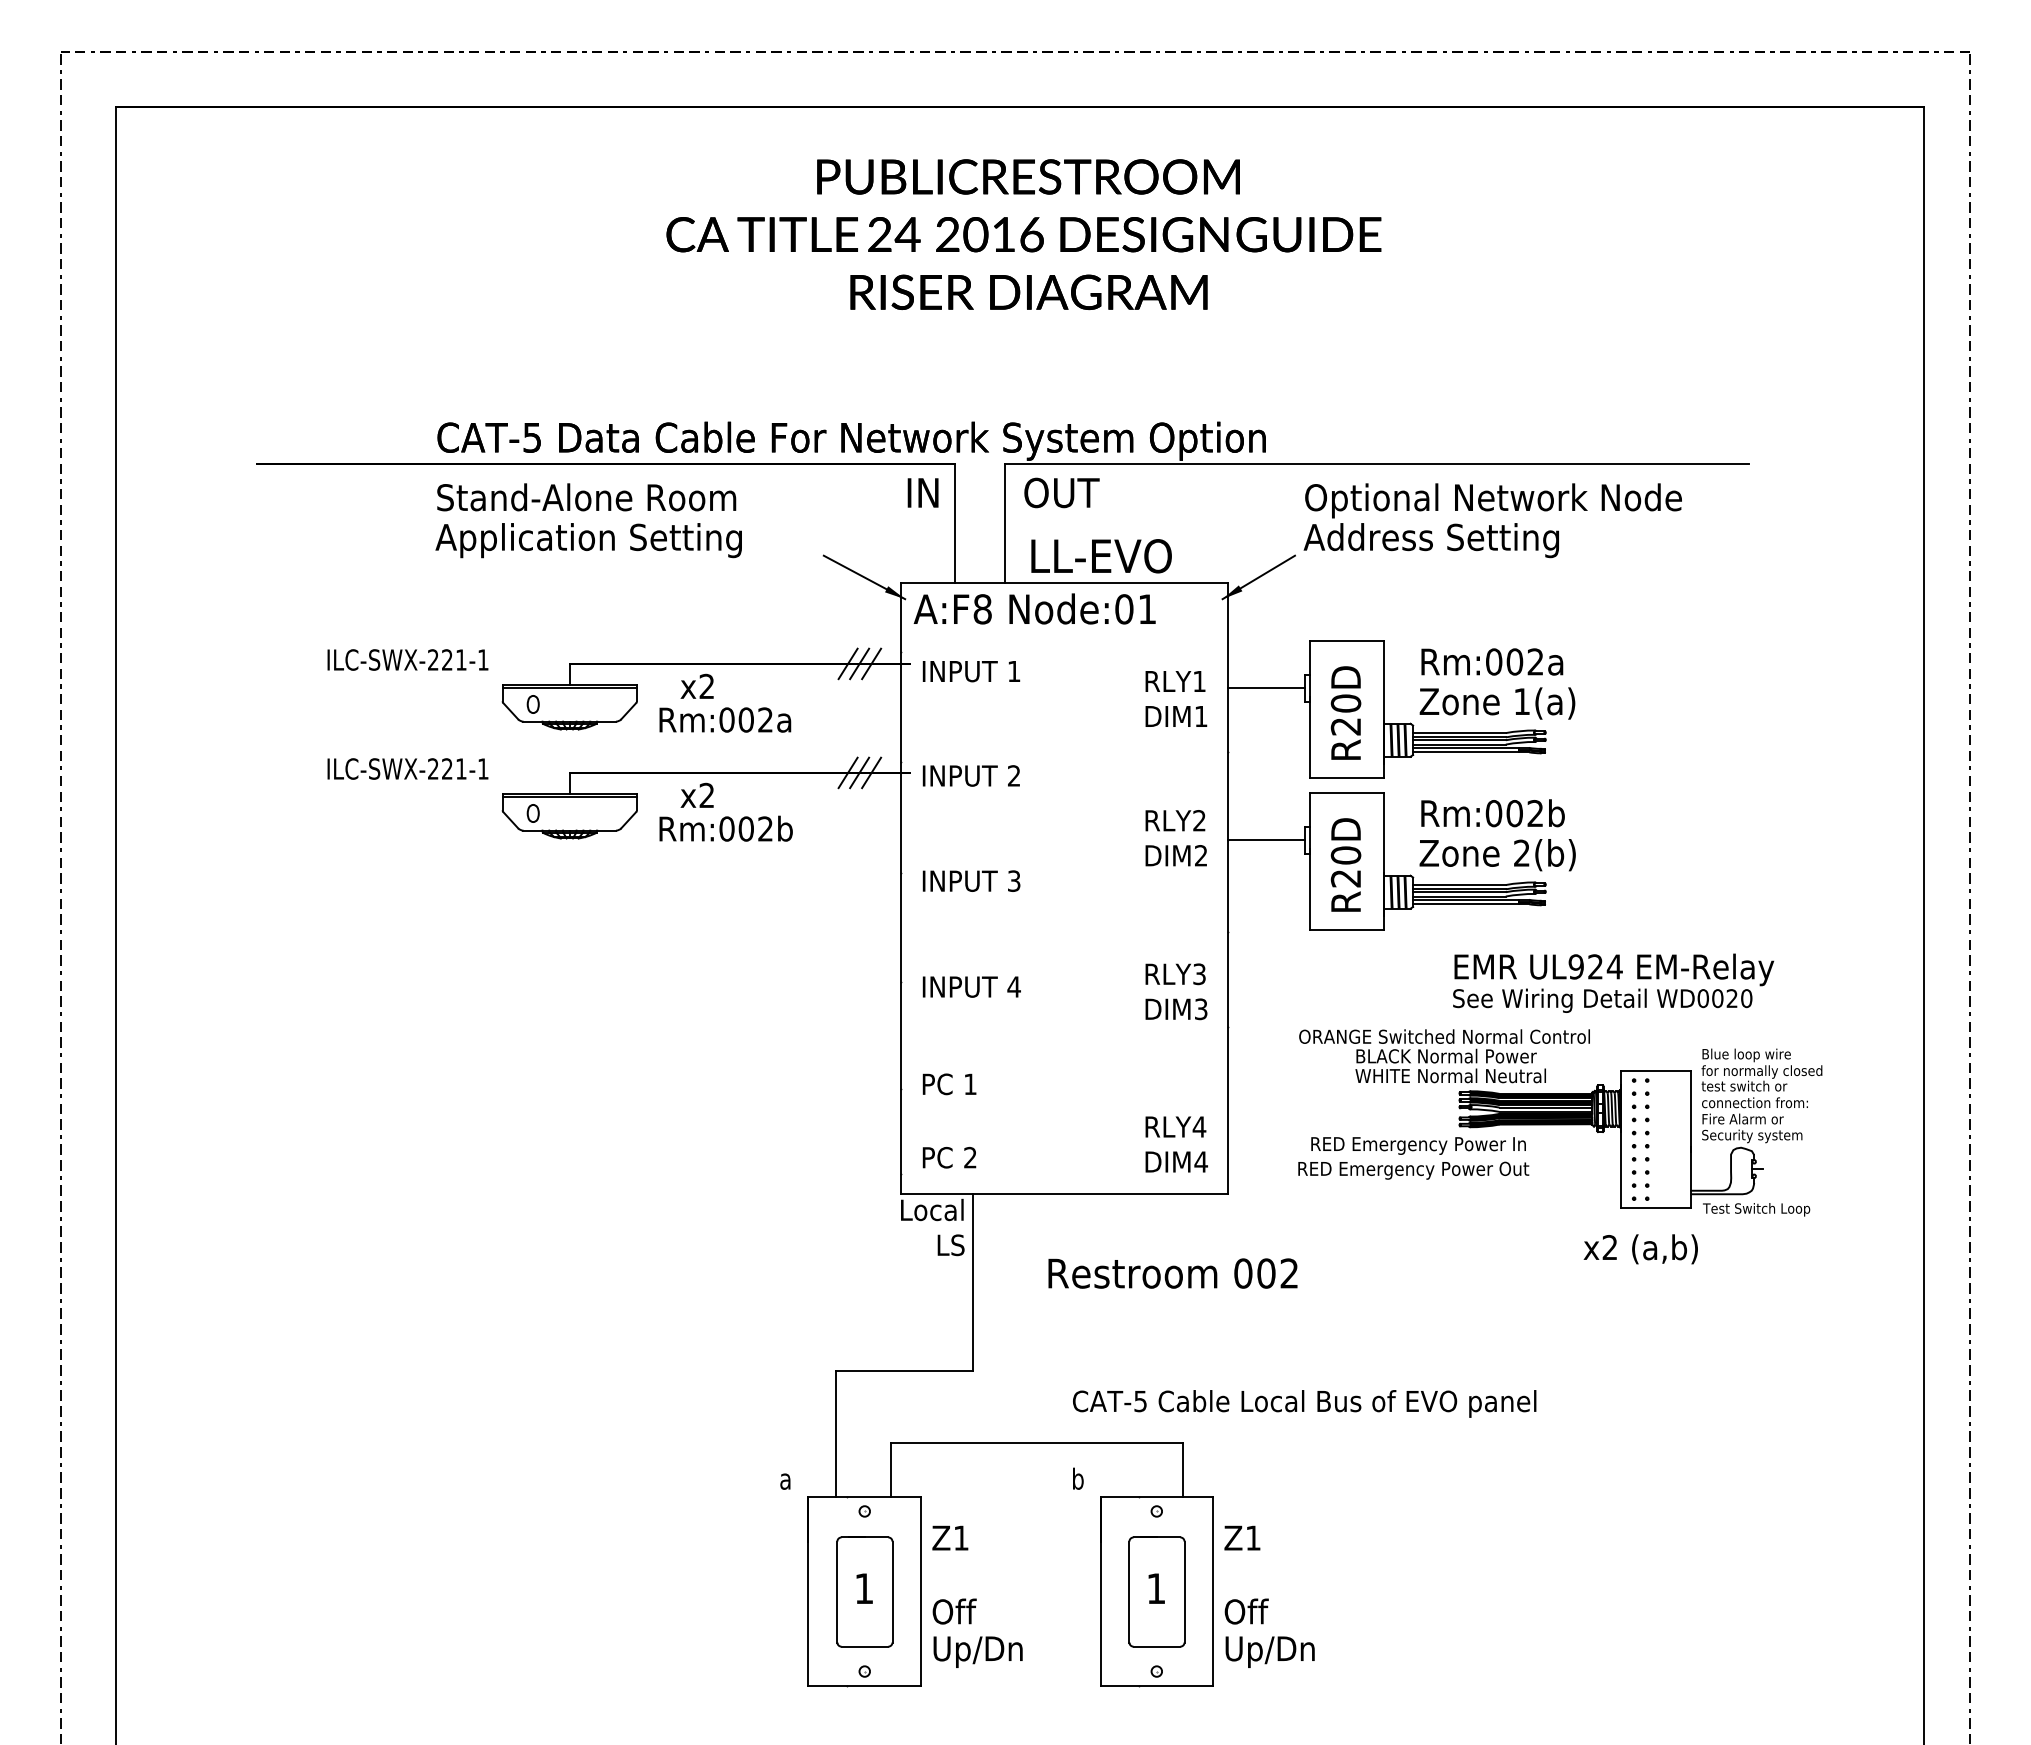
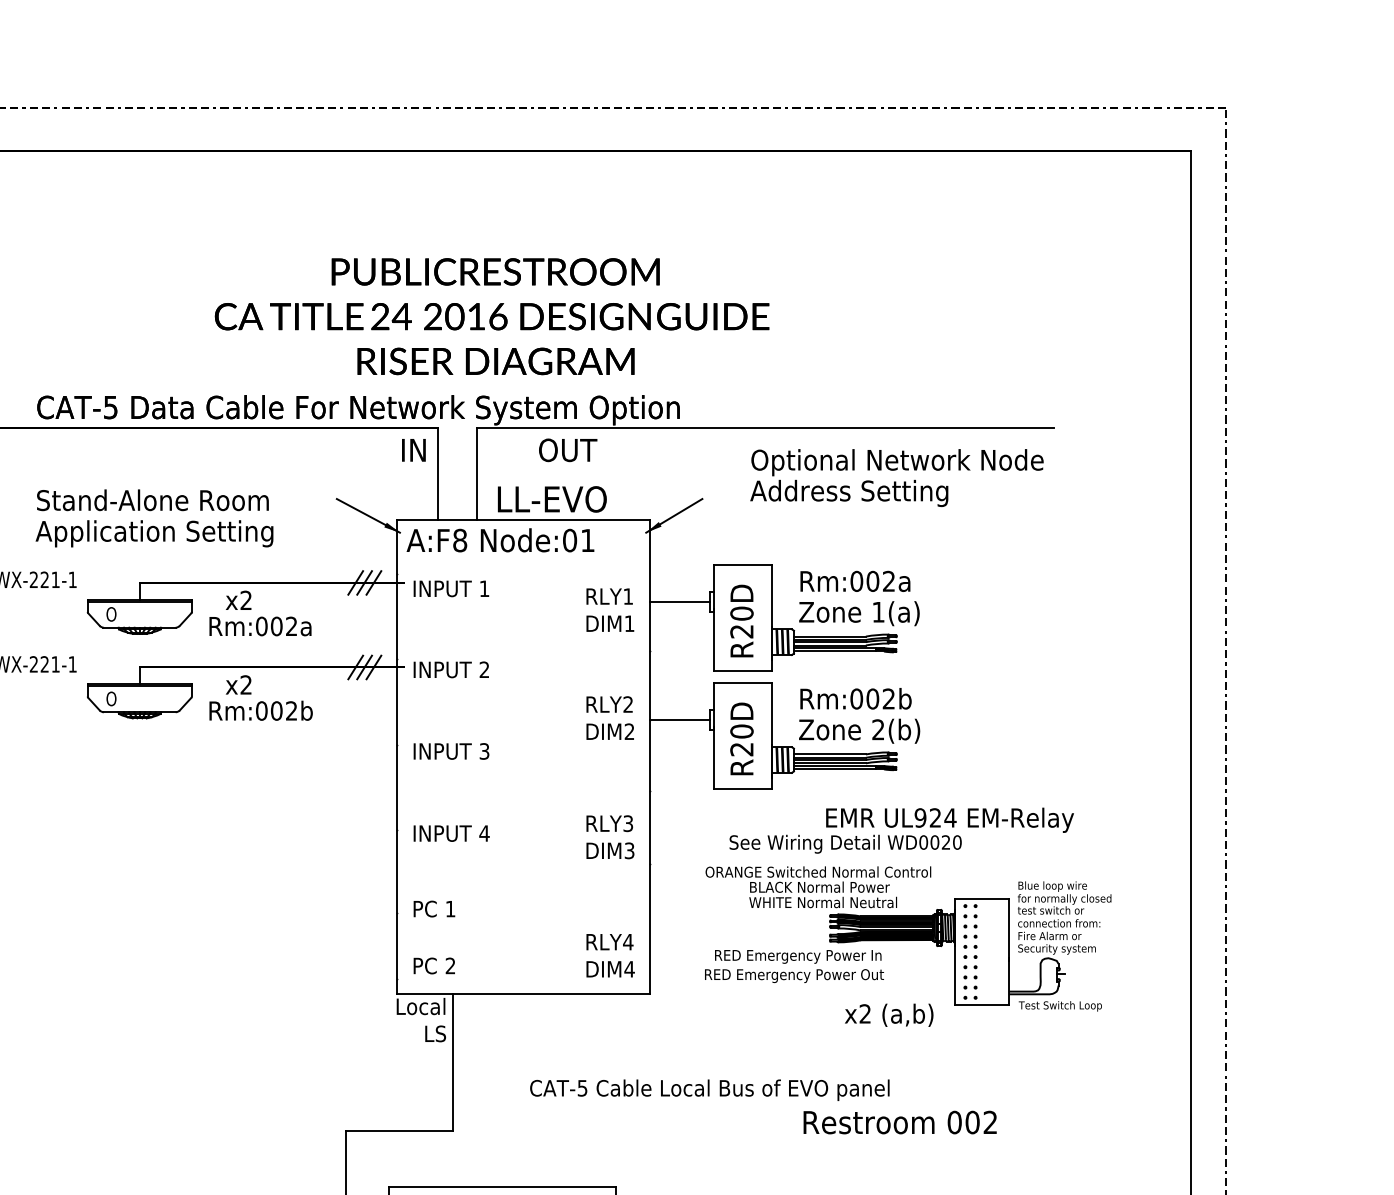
text: (1023, 234) -> (491, 316), moved
text: (1061, 492) -> (567, 449), moved
text: (588, 520) -> (154, 518), moved
text: (1492, 520) -> (896, 477), moved
text: (1602, 1000) -> (845, 844), moved
text: (1640, 1249) -> (888, 1015), moved
text: (1172, 1273) -> (899, 1122), moved
text: (1304, 1403) -> (709, 1089), moved

